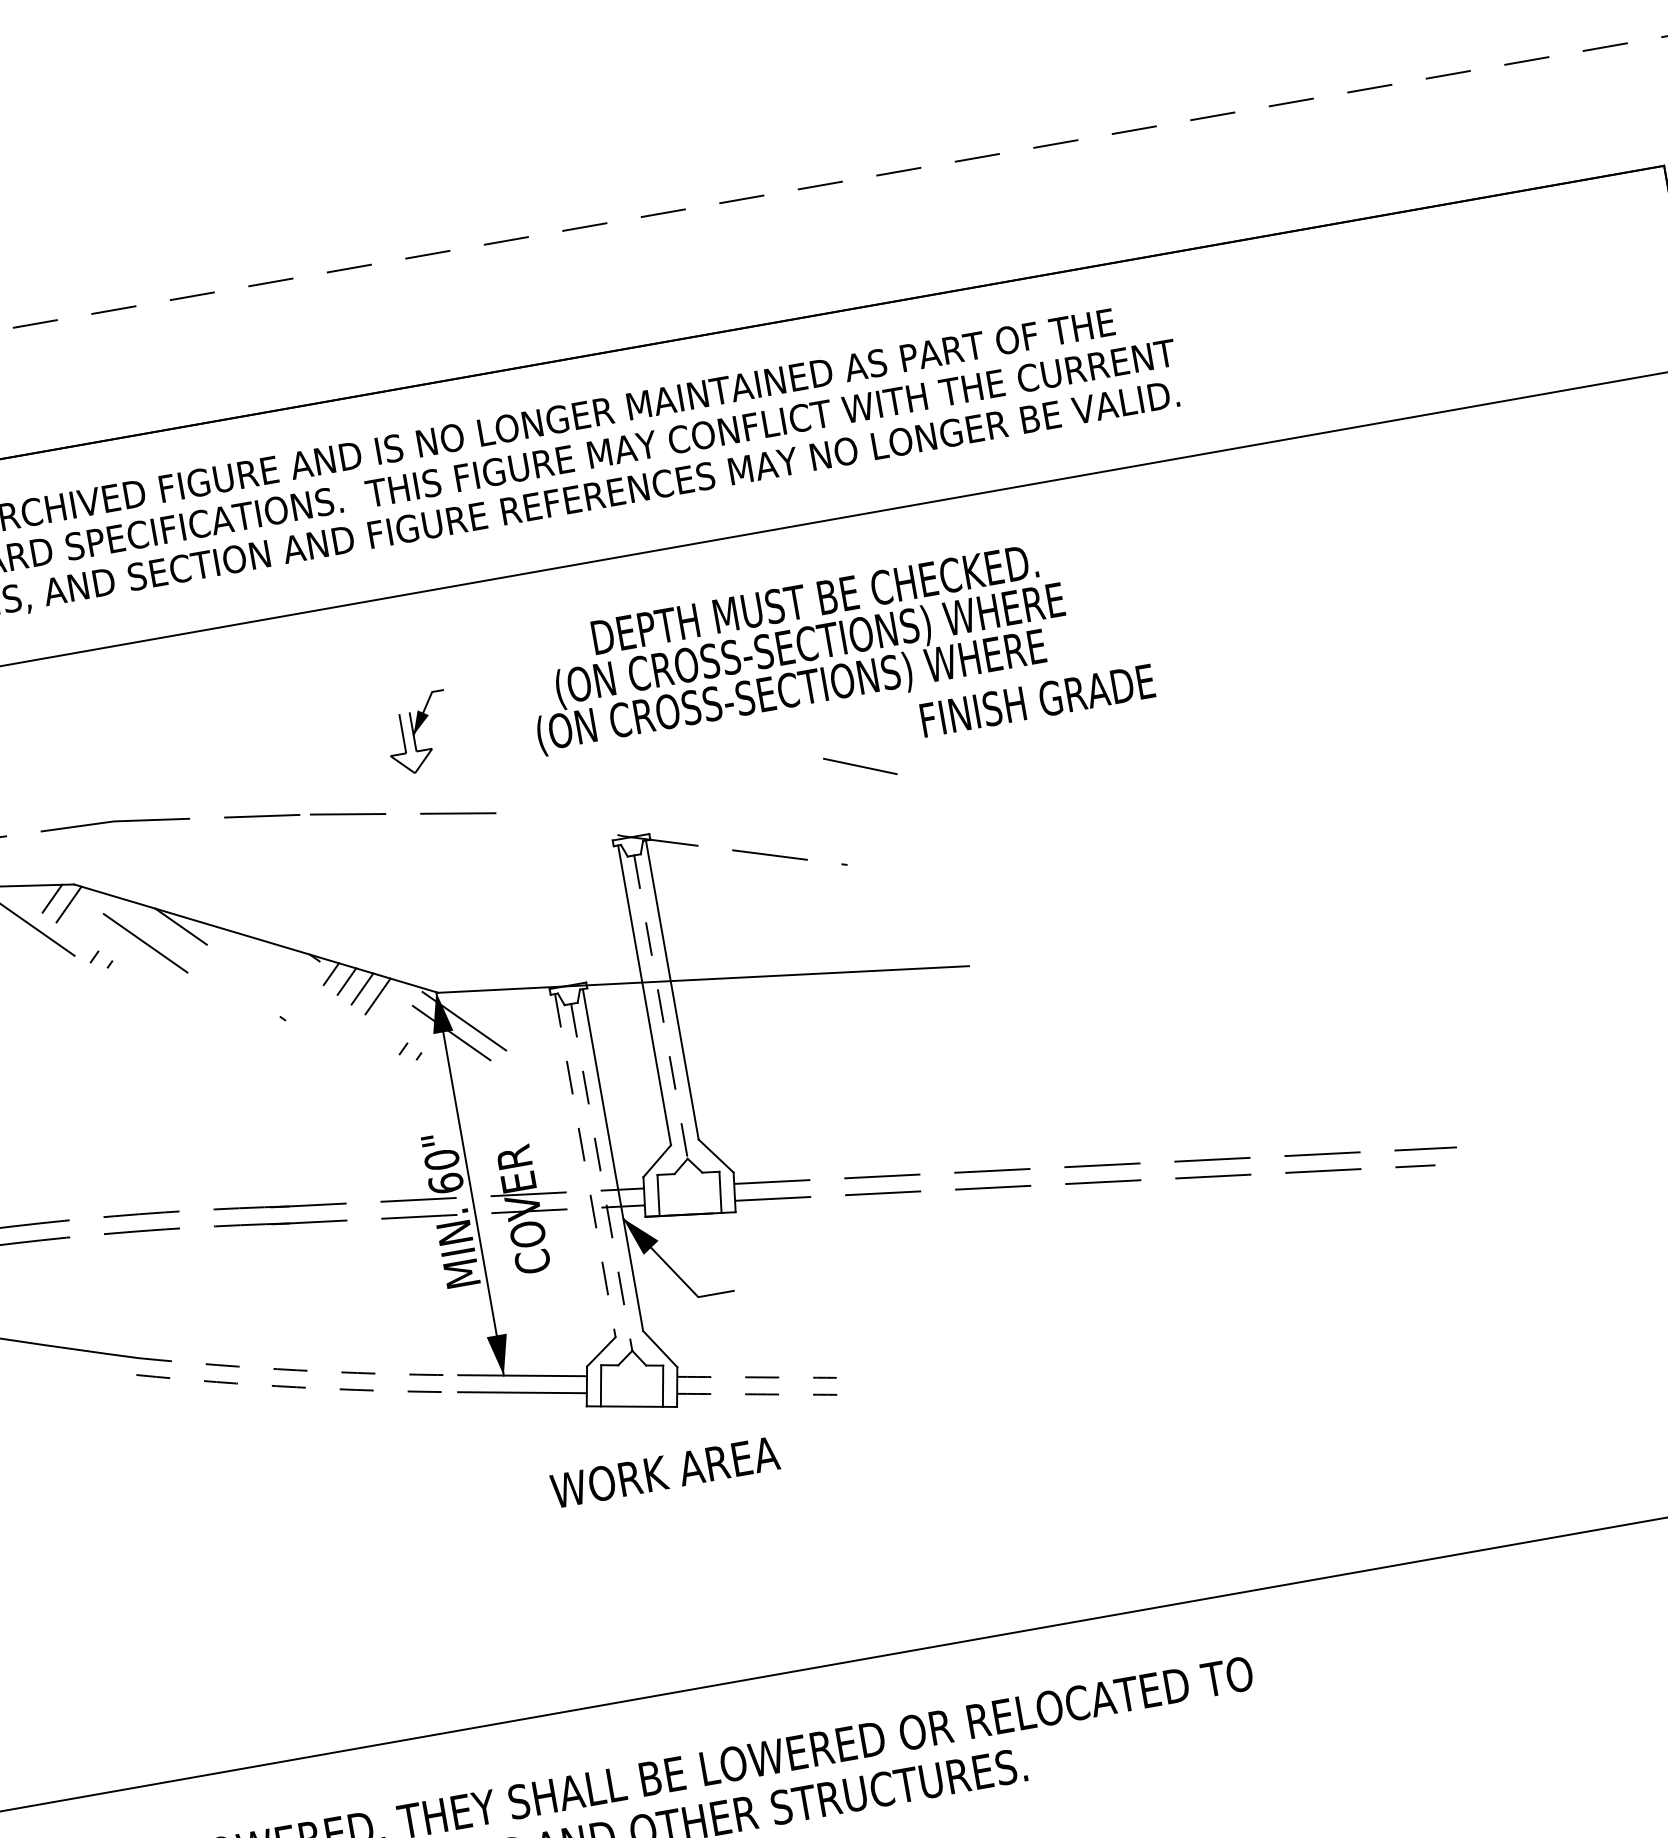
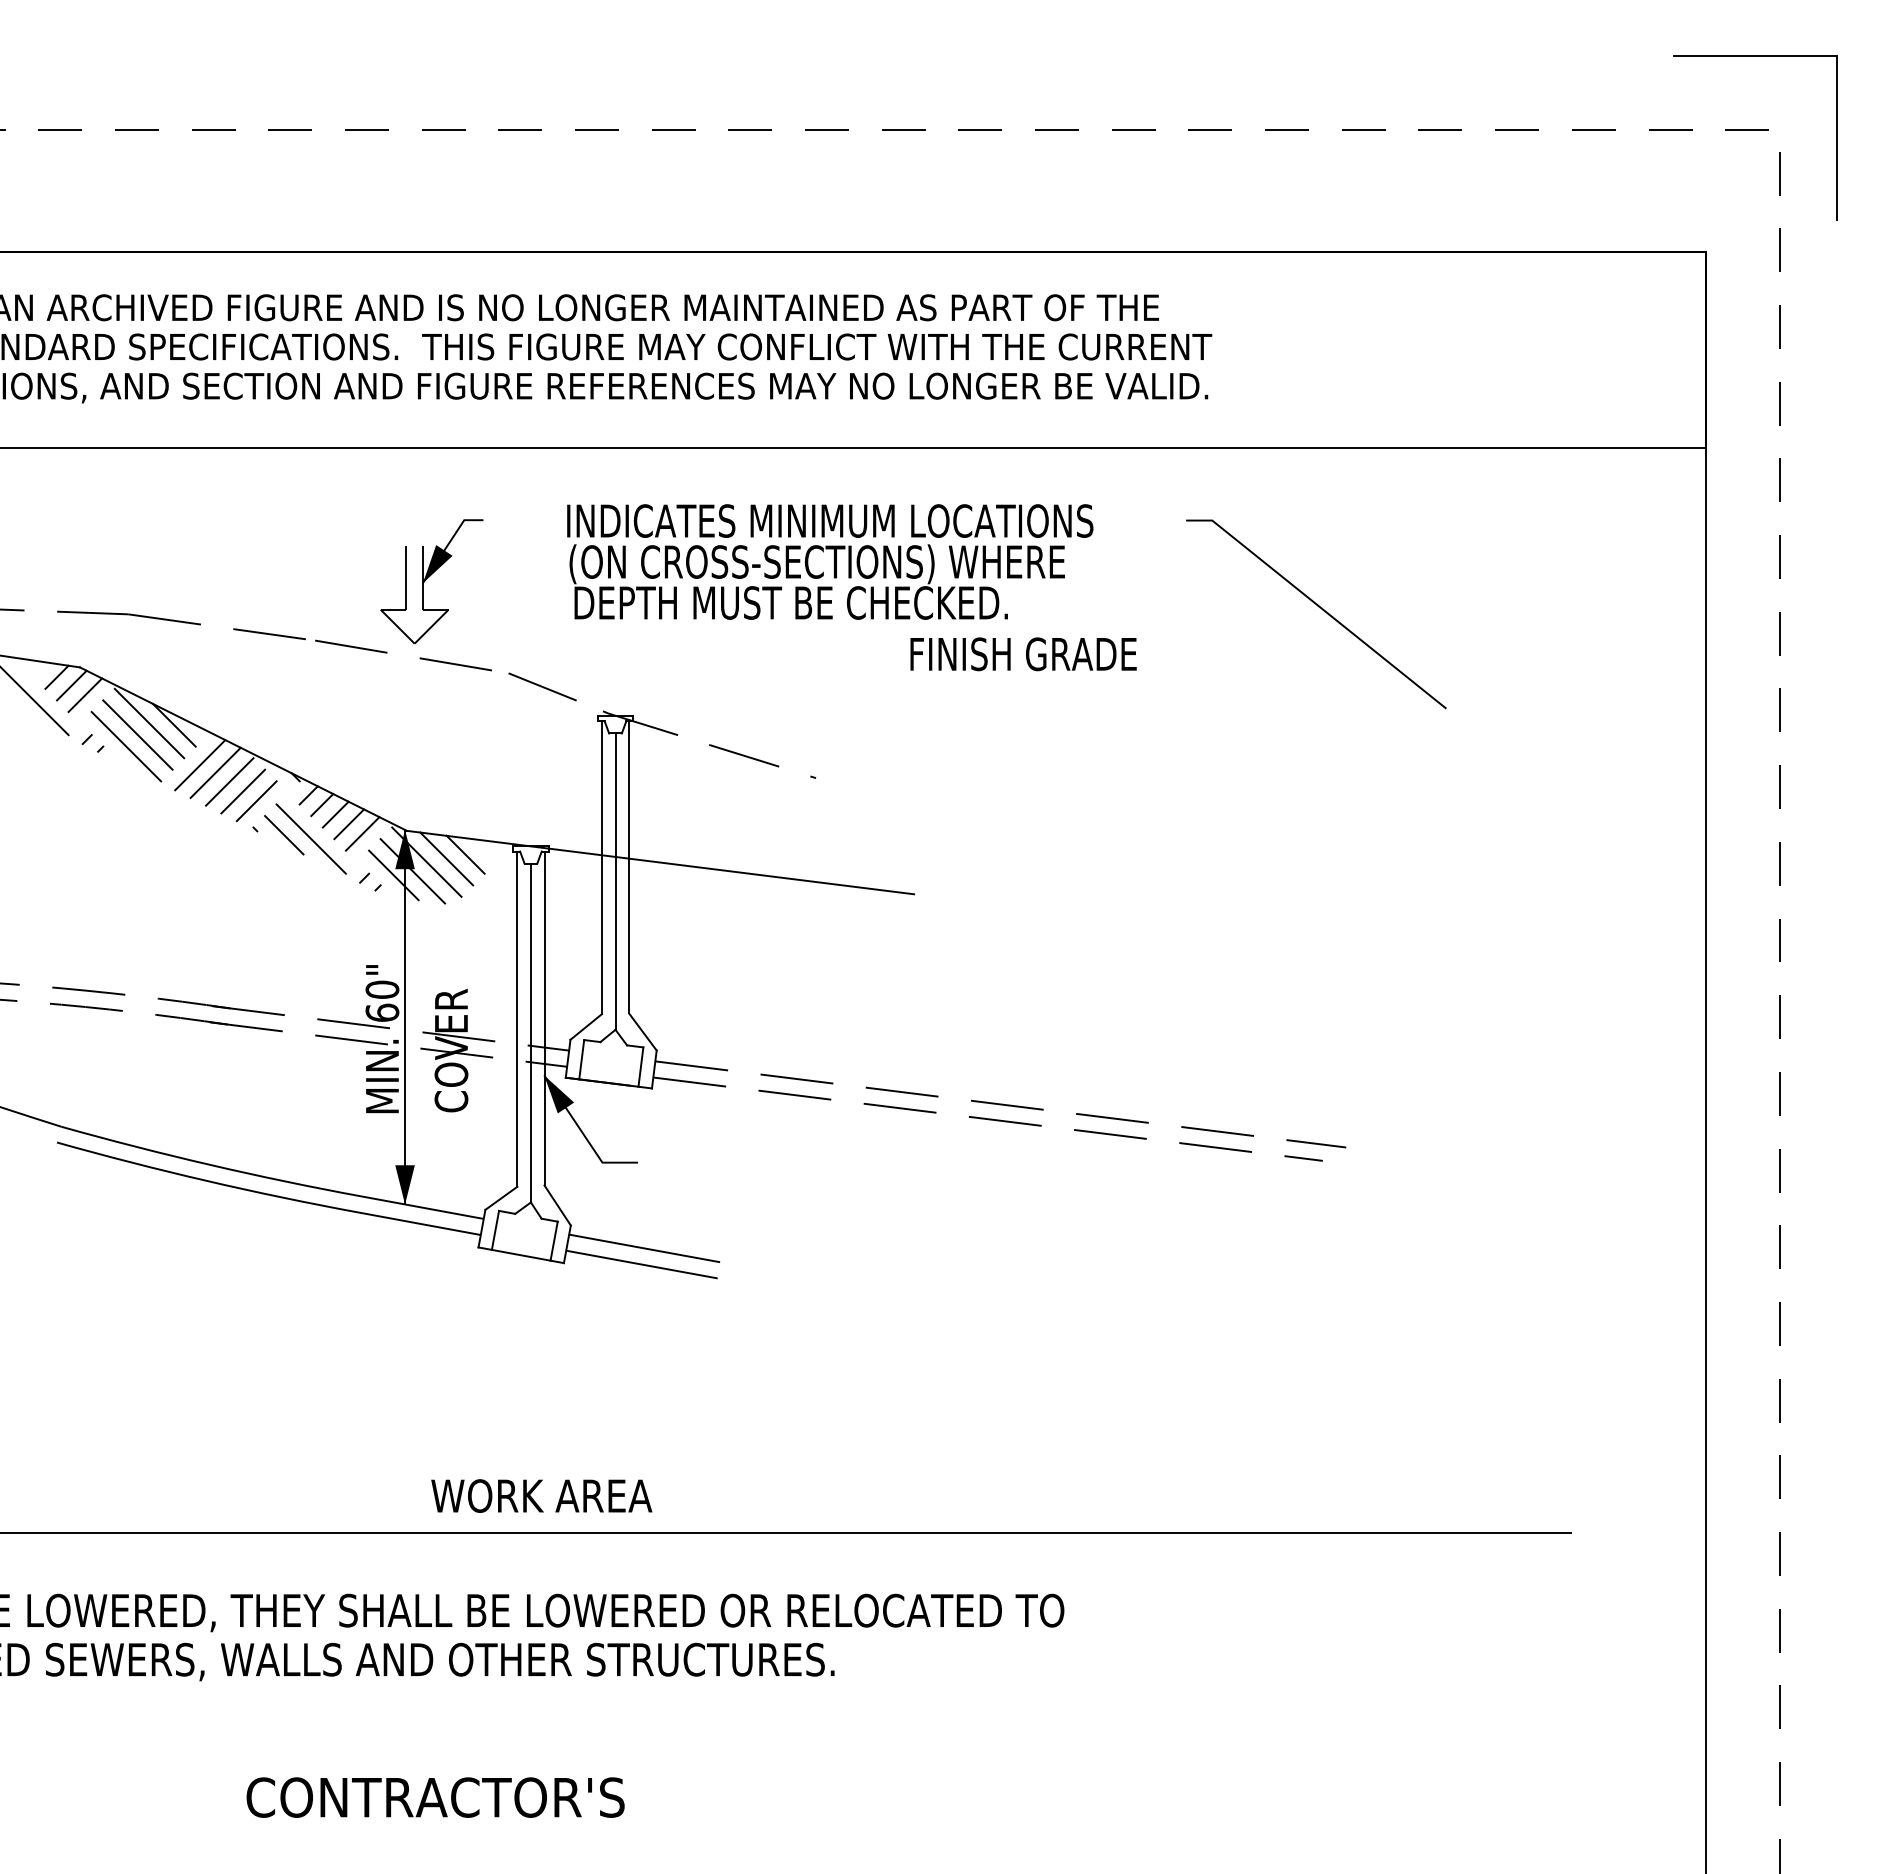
text: (815, 598) -> (830, 520), DEPTH MUST BE CHECKED. -> INDICATES MINIMUM LOCATIONS
line: (1334, 601) -> (1321, 609), added
text: (791, 692) -> (791, 605), (ON CROSS-SECTIONS) WHERE -> DEPTH MUST BE CHECKED.
part: (418, 733) -> (431, 581), size x1.67
line: (860, 766) -> (542, 686), moved
line: (84, 911) -> (85, 694), added
line: (155, 929) -> (149, 723), added
line: (135, 957) -> (126, 746), added
line: (215, 963) -> (200, 765), added
line: (231, 967) -> (215, 772), added
line: (247, 974) -> (229, 781), added
line: (263, 981) -> (243, 791), added
line: (279, 989) -> (256, 801), added
line: (393, 1003) -> (362, 833), added
line: (502, 1006) -> (465, 854), added
line: (661, 1008) -> (615, 882), dashed -> solid
line: (483, 1013) -> (446, 858), added
line: (340, 1018) -> (310, 838), added
line: (313, 1019) -> (284, 835), added
line: (432, 1040) -> (393, 875), added
line: (585, 1165) -> (517, 1019), dashed -> solid
line: (601, 1177) -> (530, 1033), dashed -> solid
arc: (297, 1369) -> (210, 1164), dashed -> solid
arc: (756, 1377) -> (644, 1248), dashed -> solid
arc: (296, 1386) -> (206, 1180), dashed -> solid
arc: (756, 1394) -> (641, 1264), dashed -> solid
text: (664, 1471) -> (541, 1495), moved

